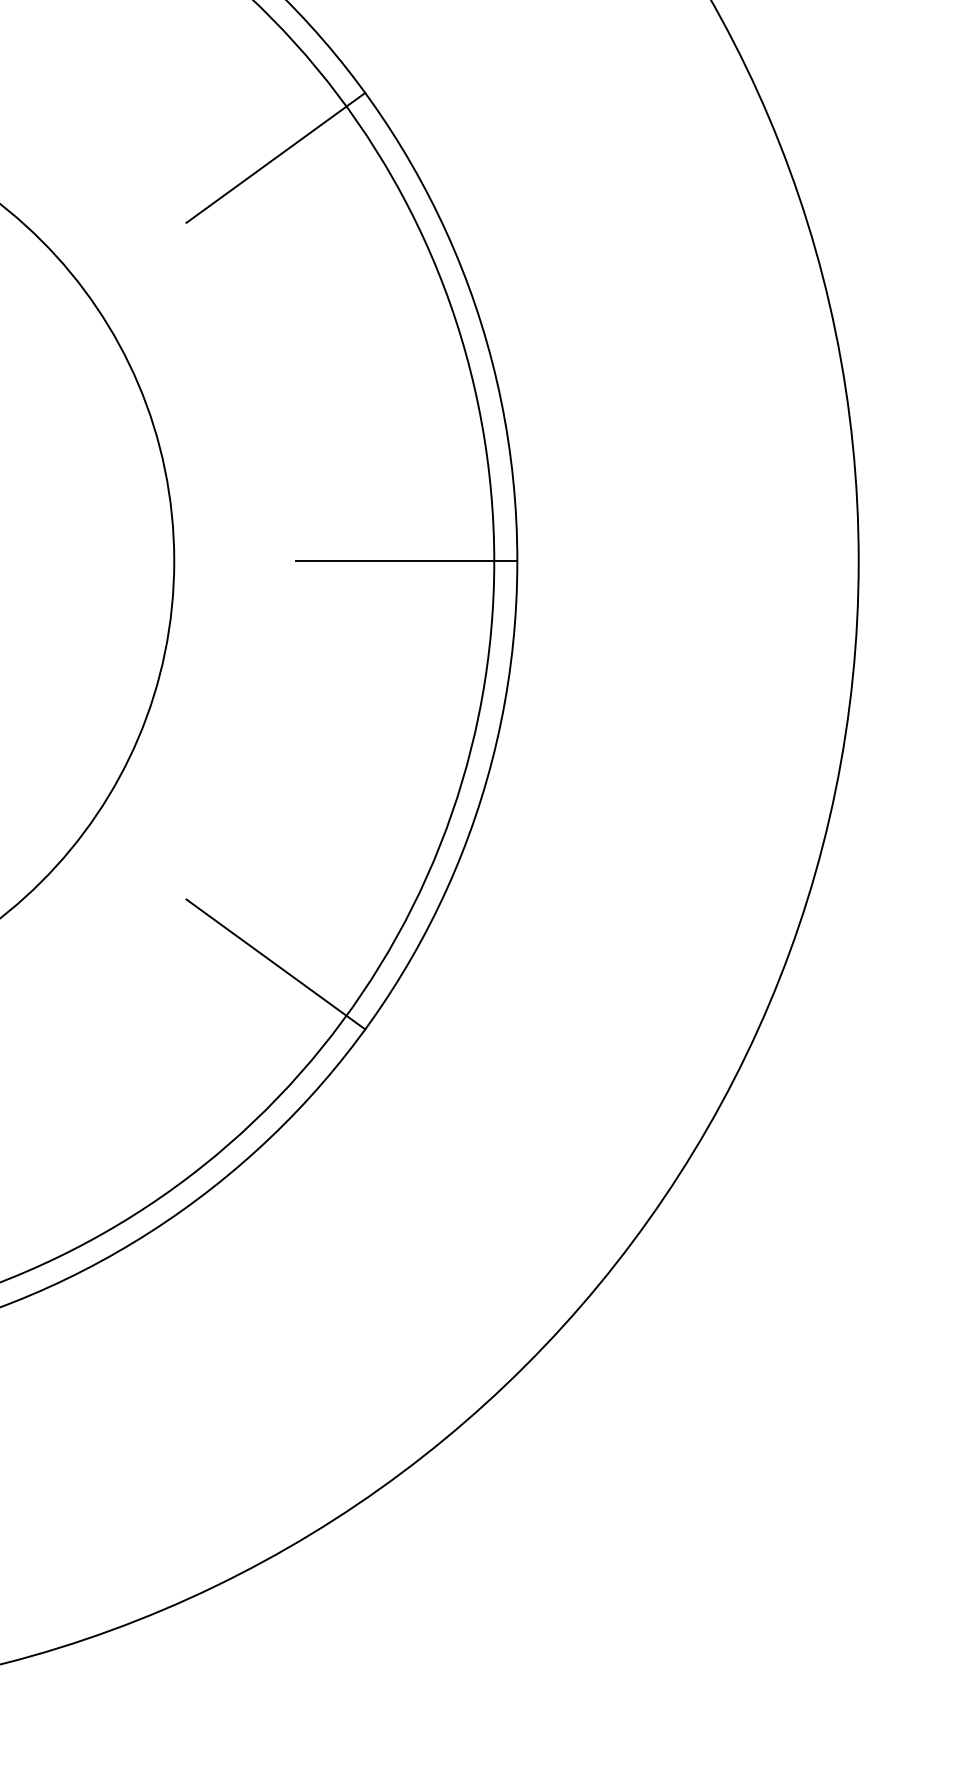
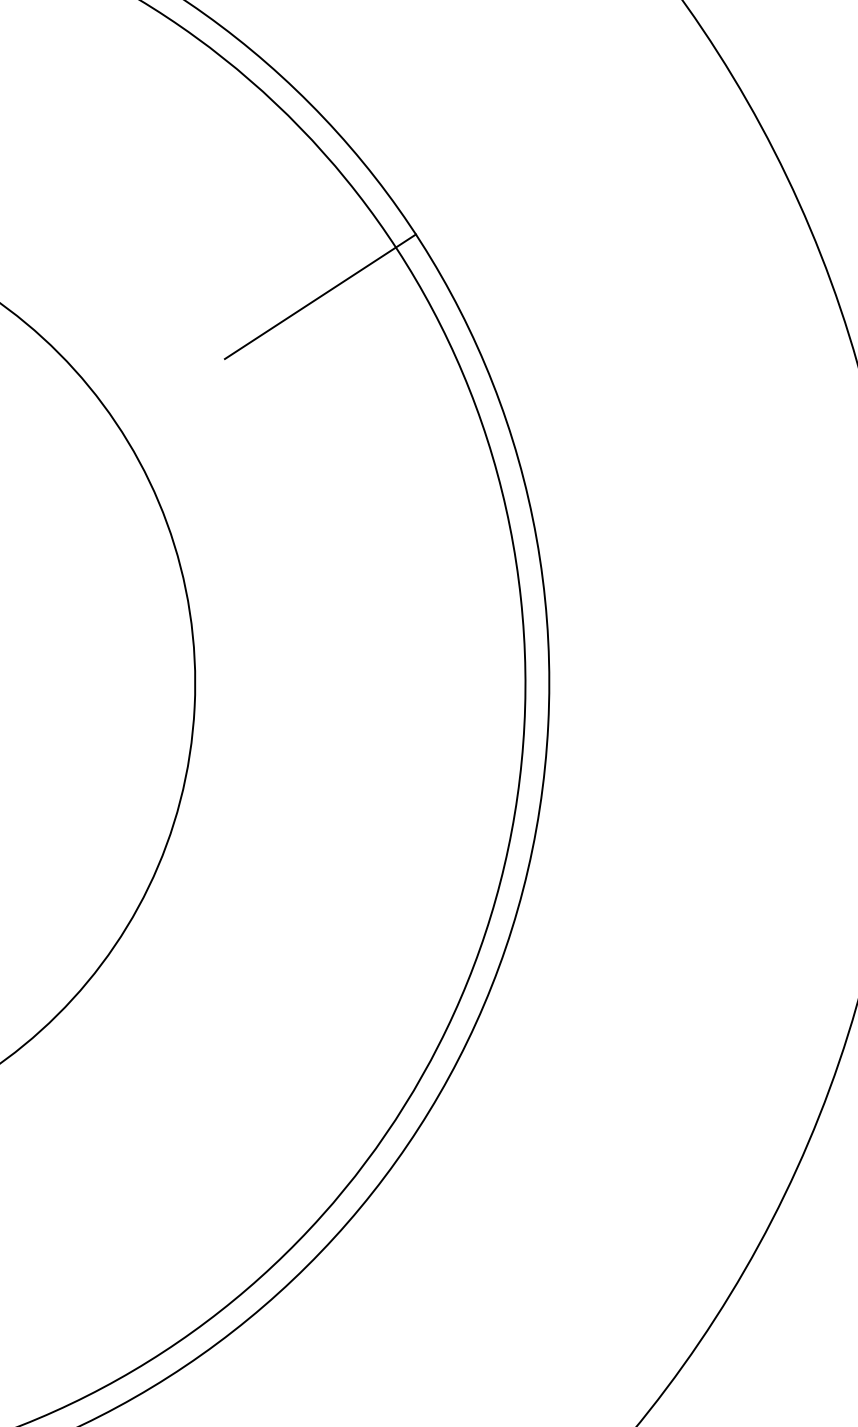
line: (406, 561) -> (433, 719), removed
line: (275, 964) -> (277, 1128), removed

